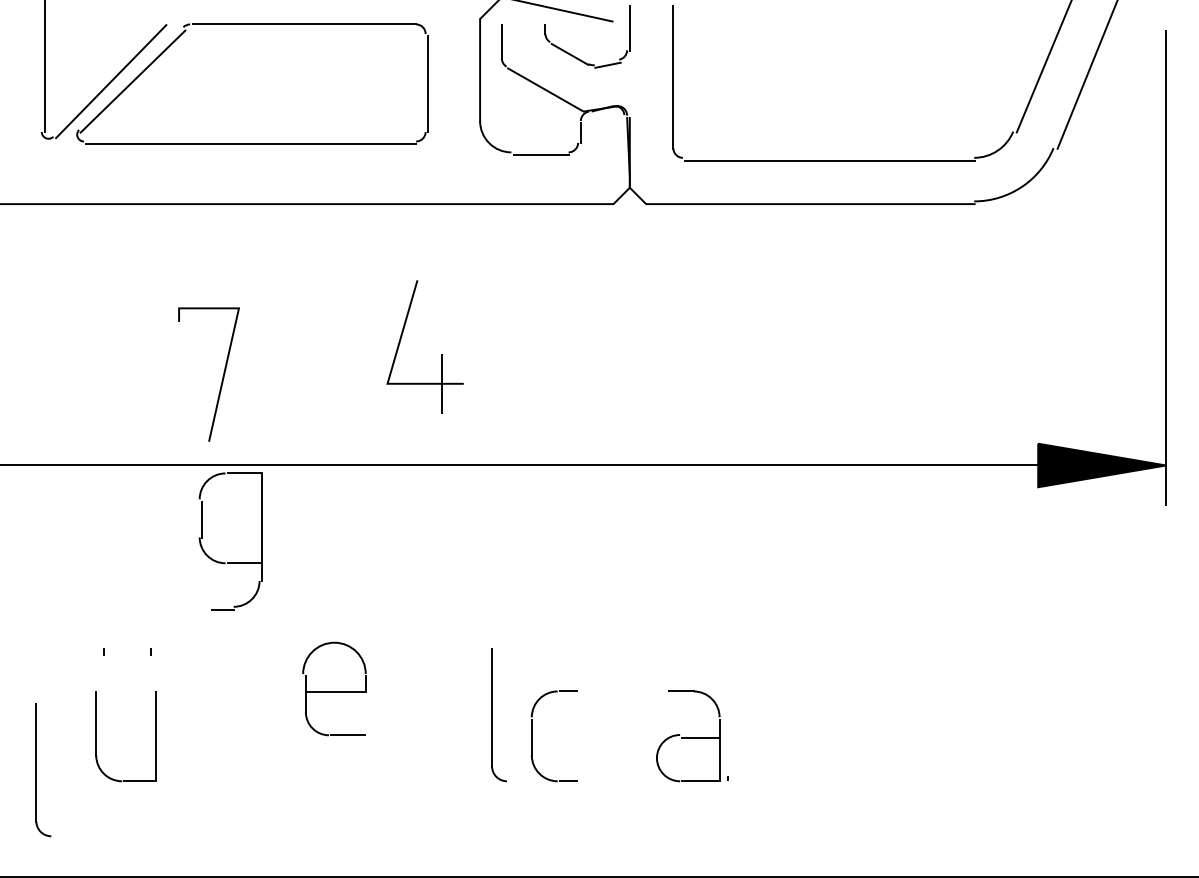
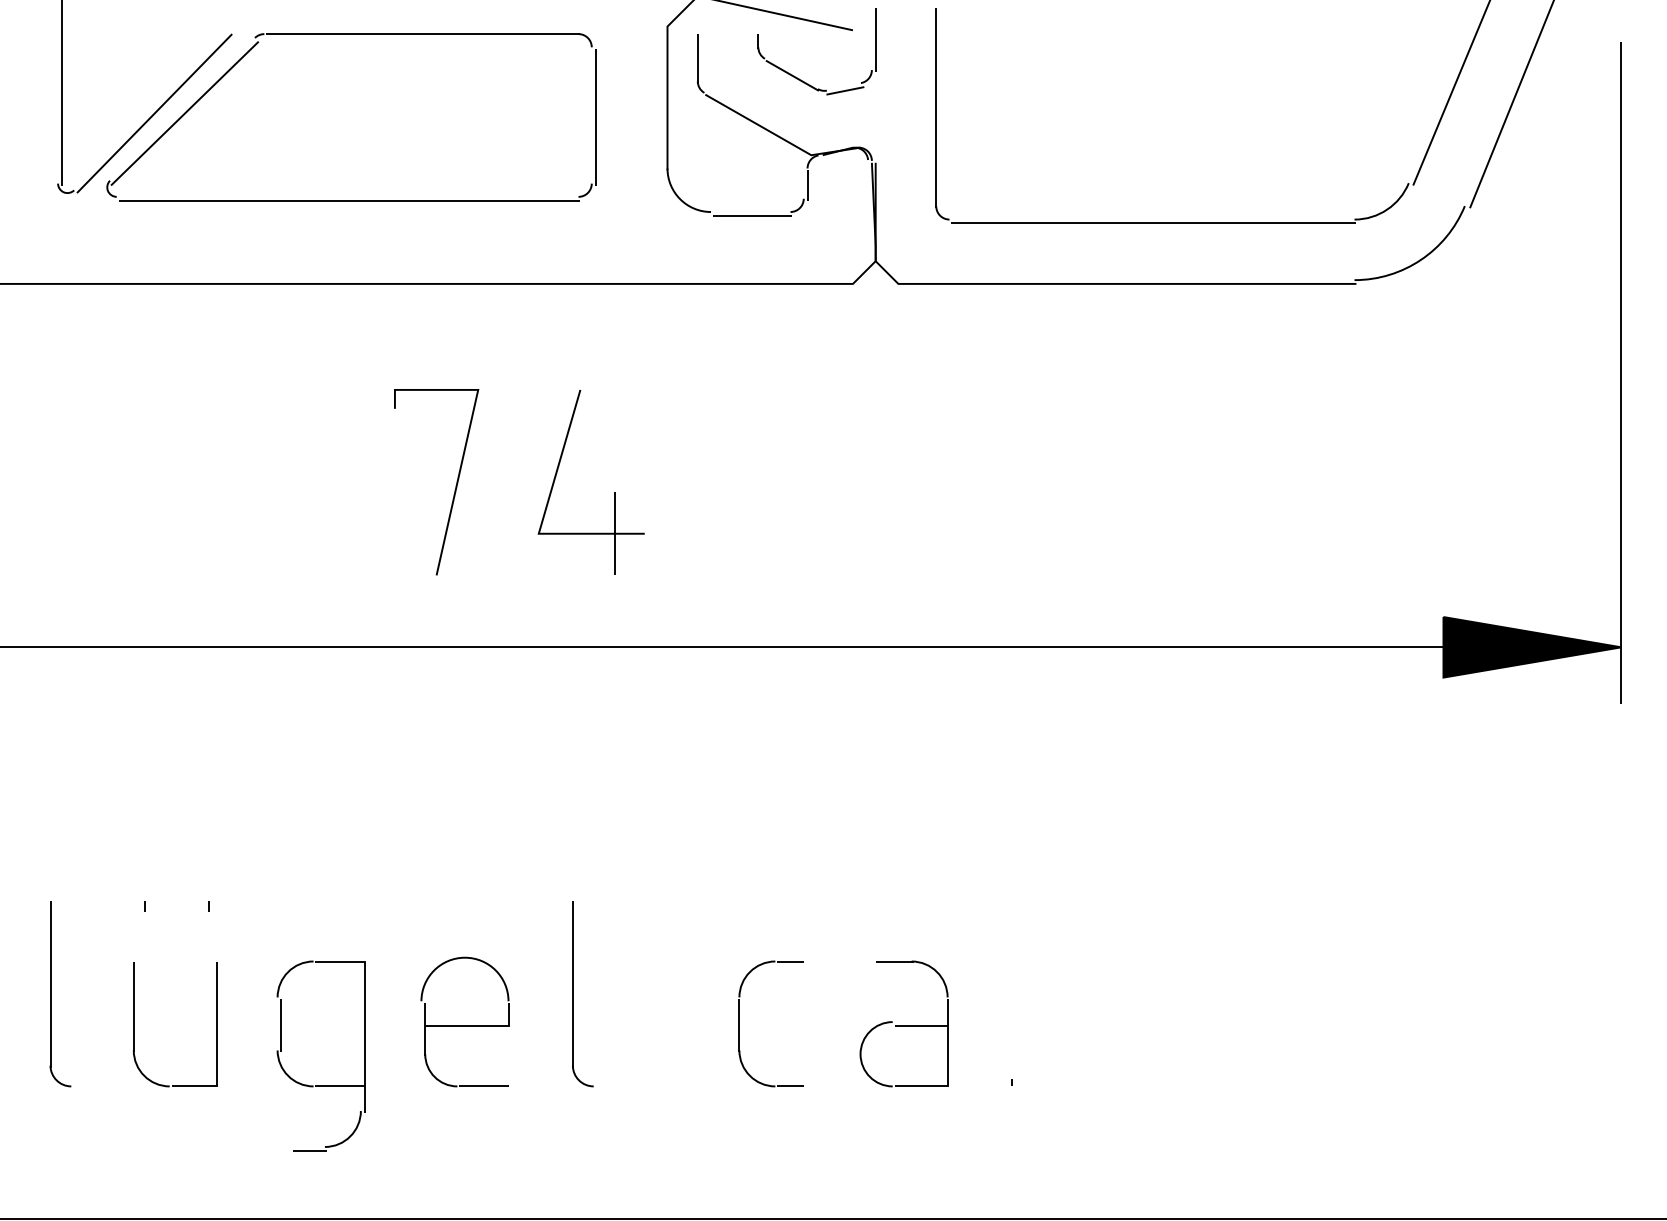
curve: (222, 376) -> (455, 484), moved
part: (230, 562) -> (320, 1085), moved
part: (334, 688) -> (465, 1021), moved
part: (498, 715) -> (581, 994), moved
part: (688, 736) -> (904, 1024), moved
part: (36, 770) -> (50, 994), moved

